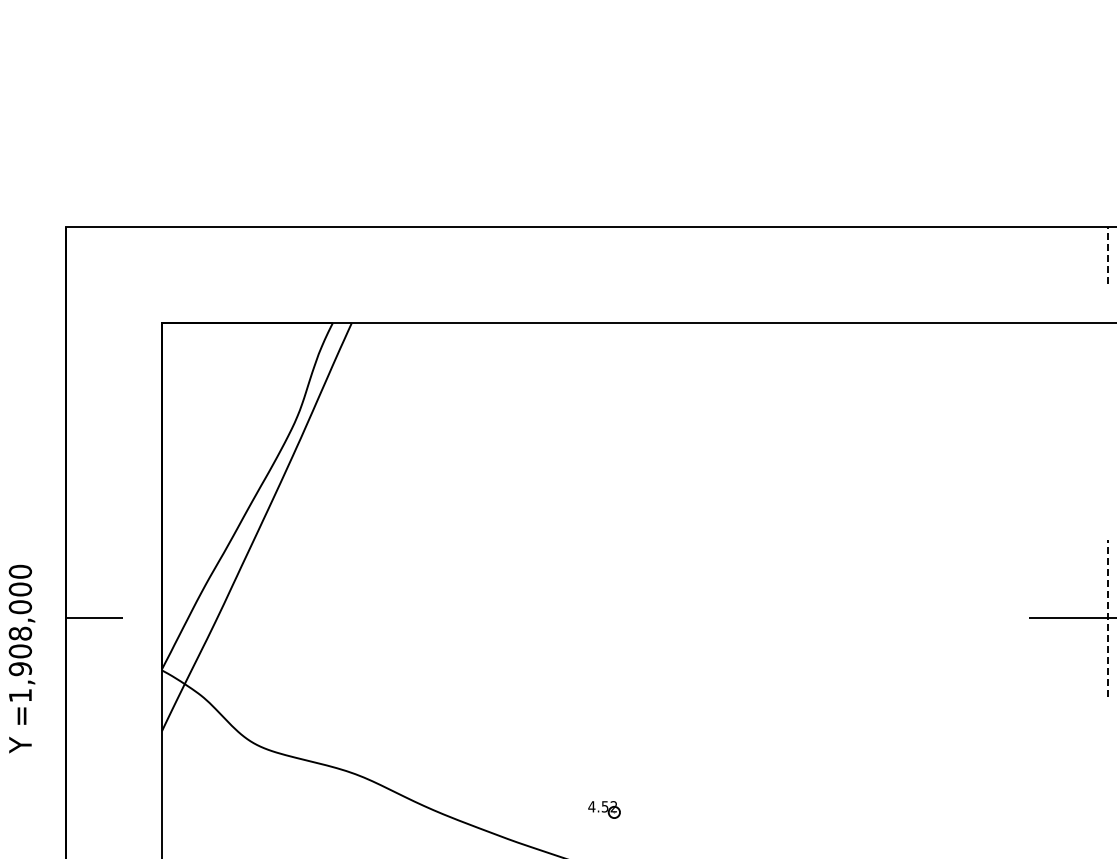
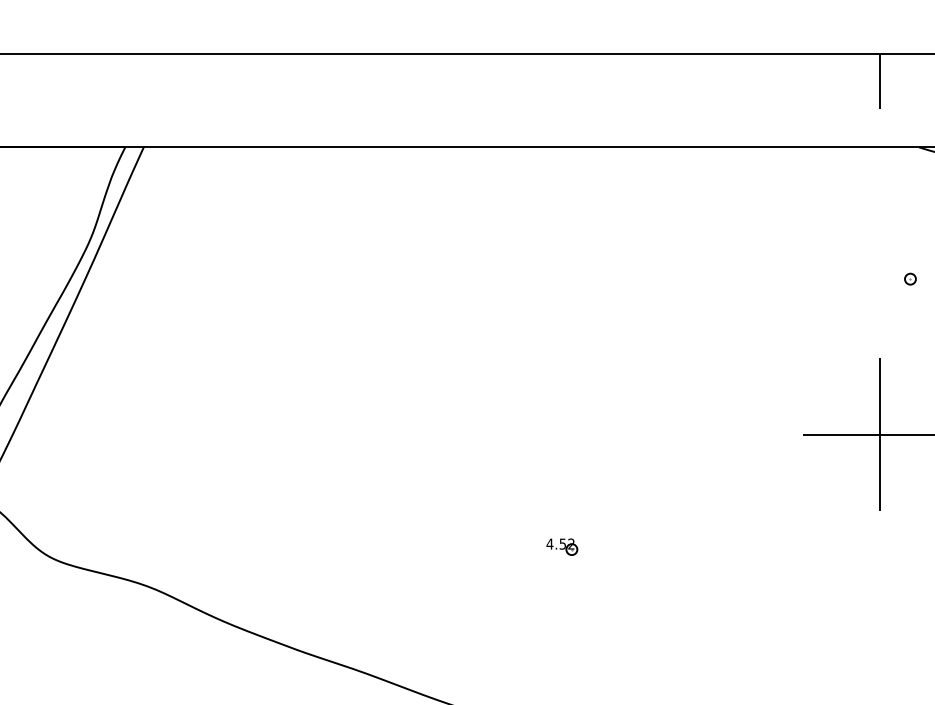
line: (1107, 255) -> (879, 81), dashed -> solid
line: (1107, 618) -> (879, 434), dashed -> solid
part: (604, 809) -> (562, 546), moved

